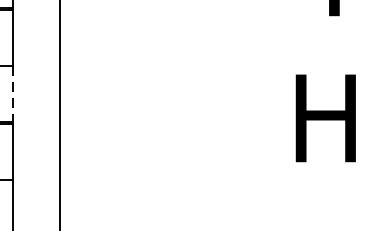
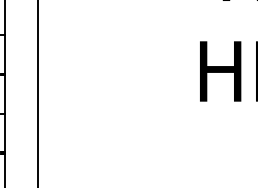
line: (13, 95) -> (5, 55), dashed -> solid

